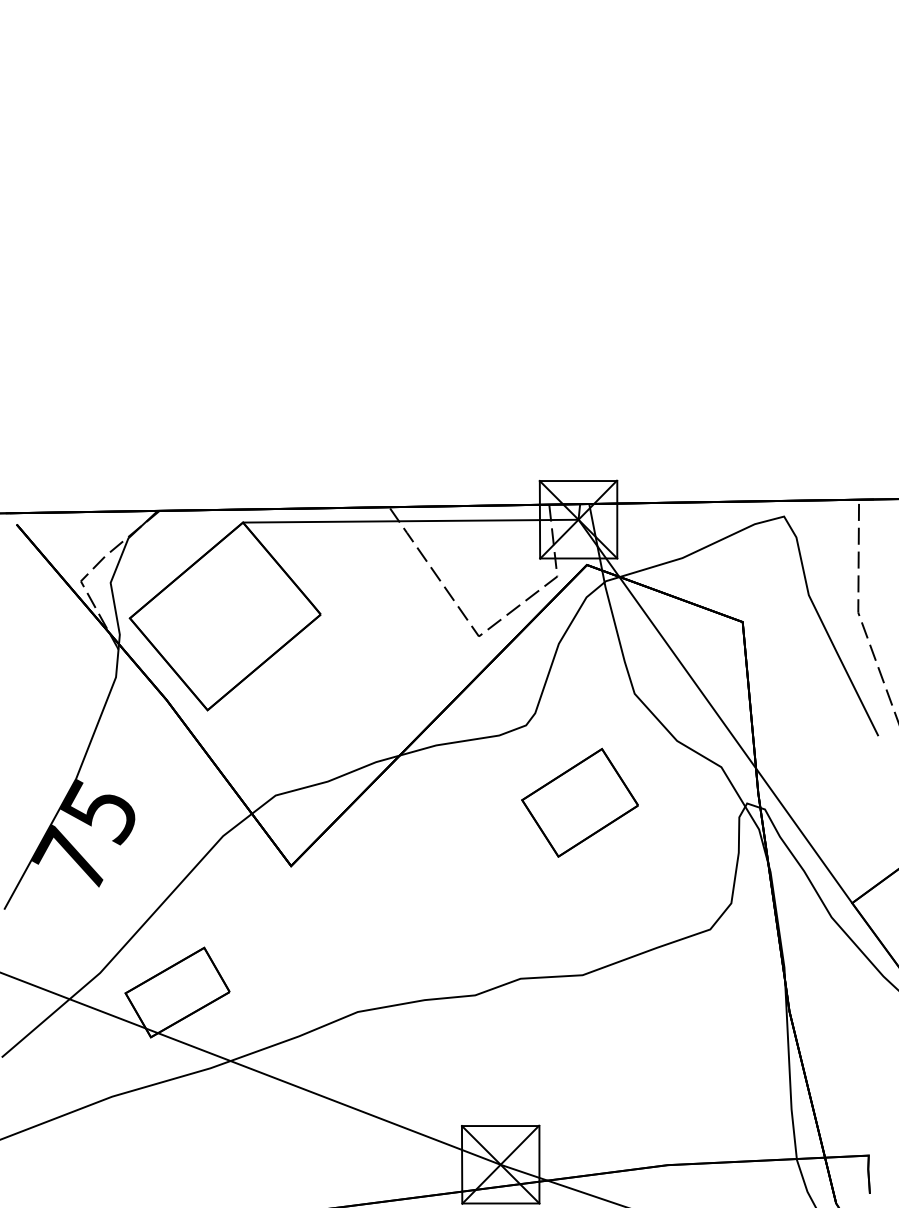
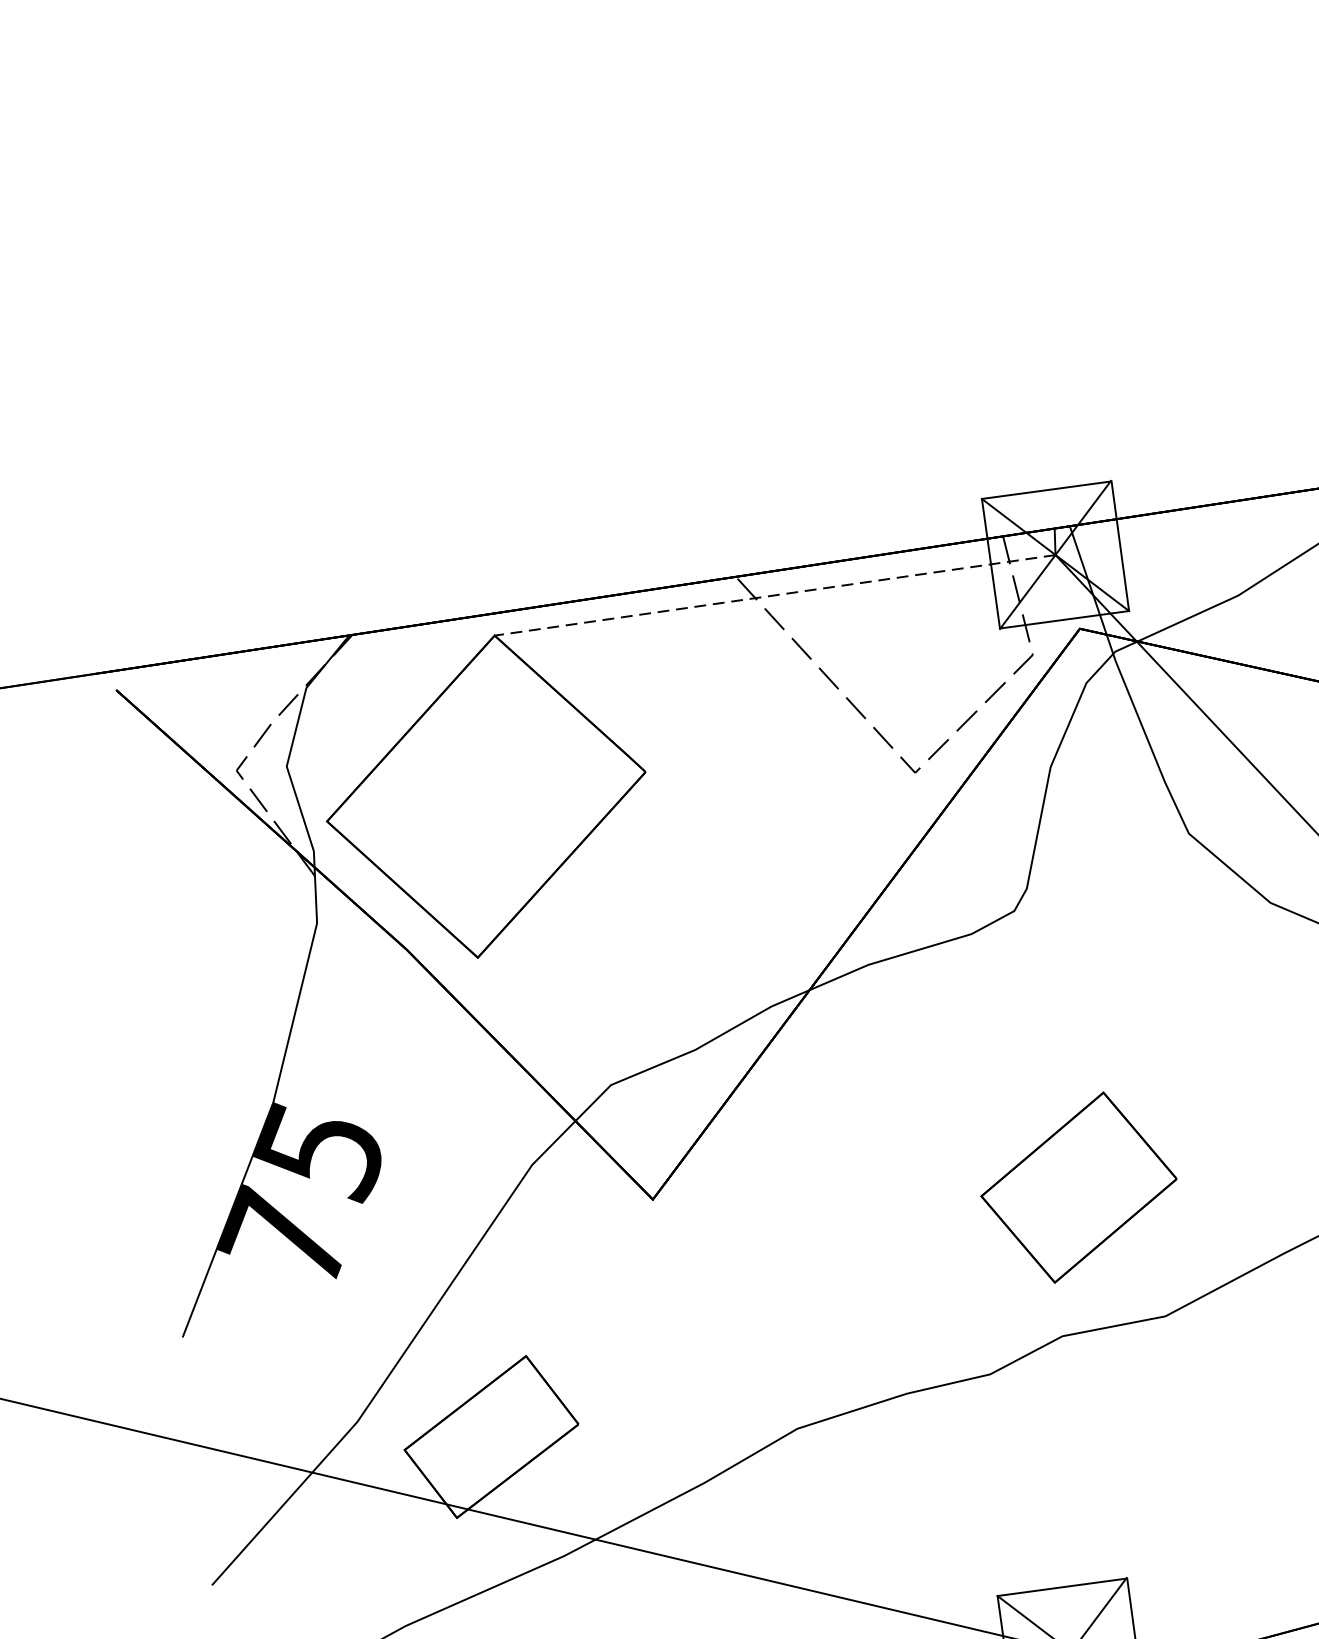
line: (410, 521) -> (774, 595), solid -> dashed
part: (579, 802) -> (1077, 1187), moved

